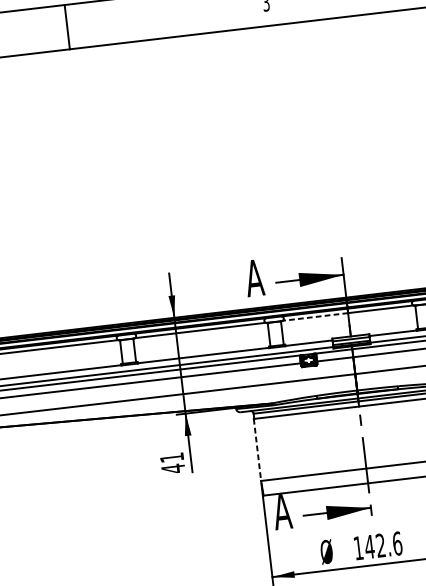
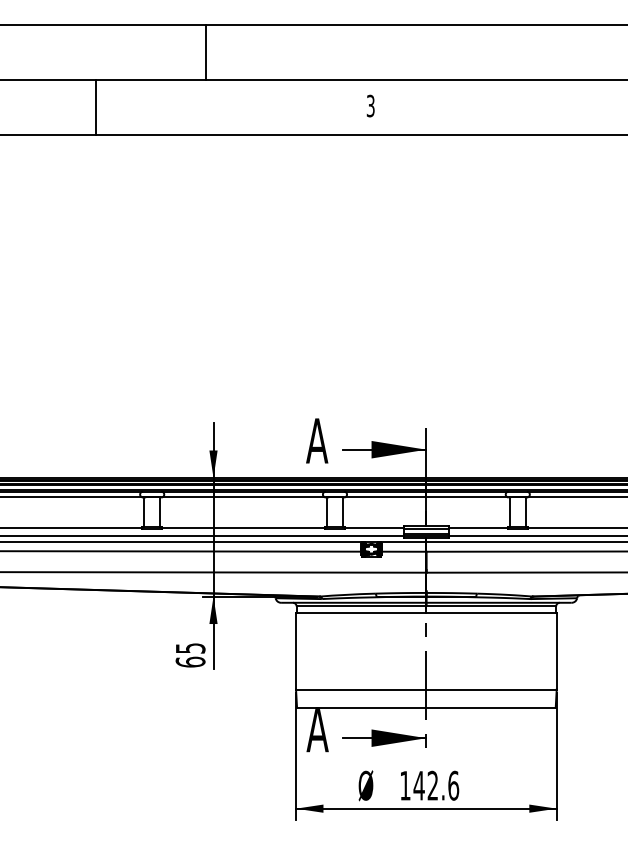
line: (67, 27) -> (96, 107), moved
line: (315, 317) -> (385, 497), dashed -> solid
line: (257, 450) -> (296, 651), dashed -> solid
text: (172, 463) -> (190, 655), 41 -> 65

